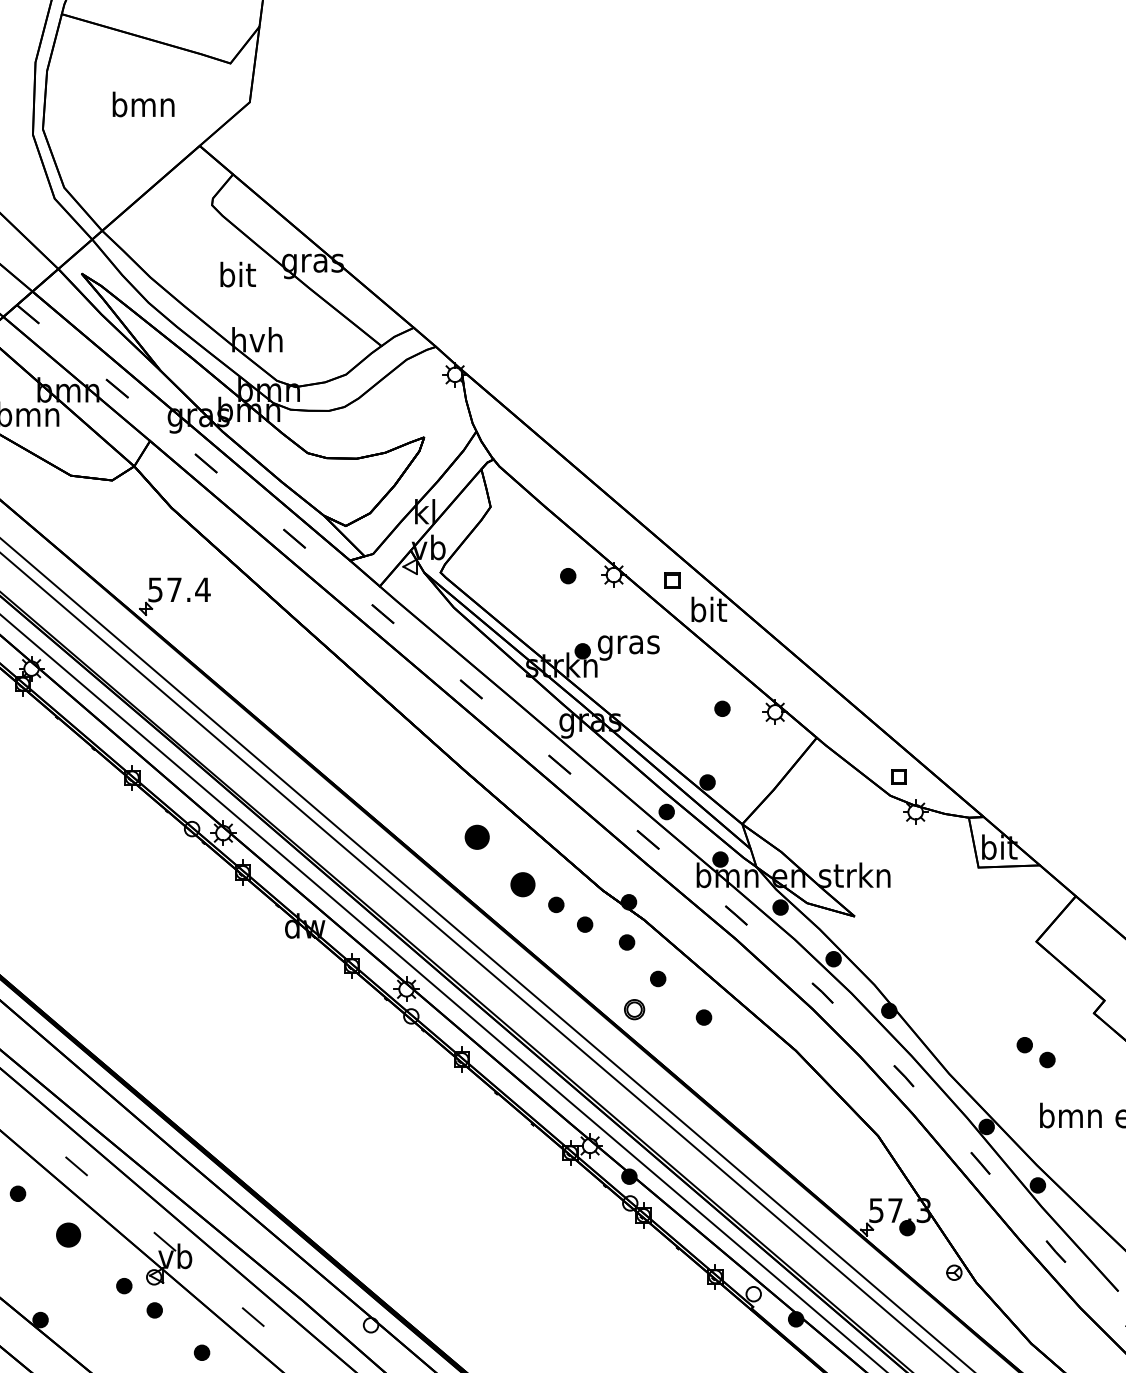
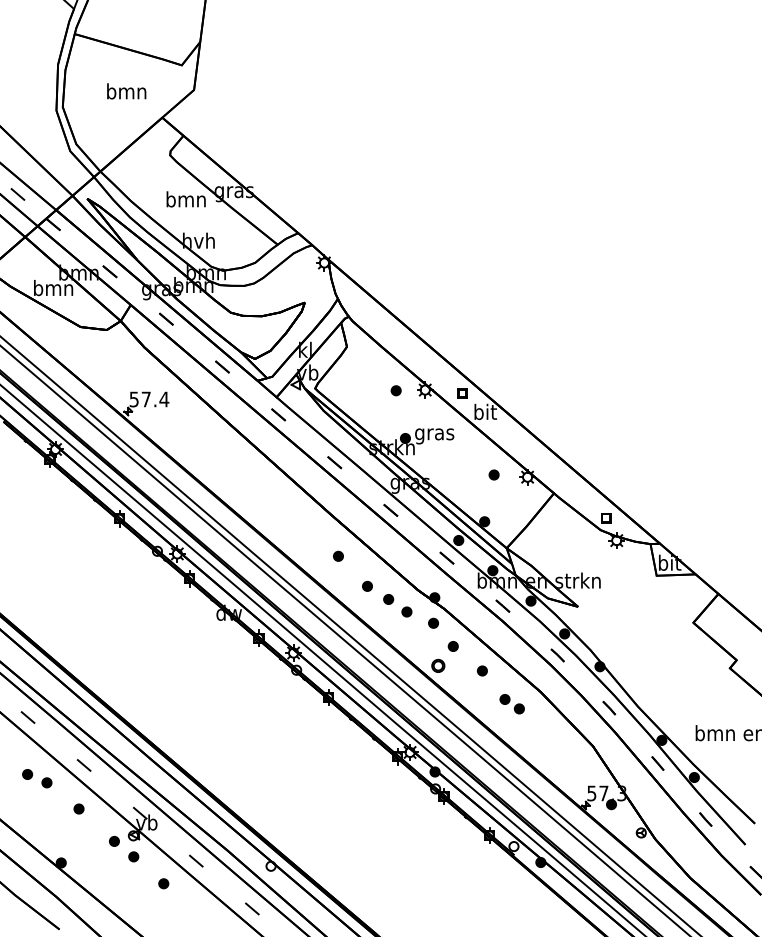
text: (236, 274) -> (185, 199), bit -> bmn
part: (477, 835) -> (338, 555), size x0.62
part: (522, 882) -> (367, 585), size x0.62
part: (1034, 1053) -> (511, 704), moved
part: (67, 1234) -> (78, 808), size x0.62

